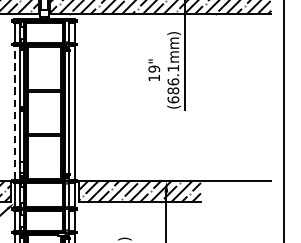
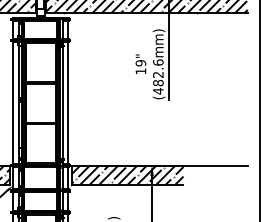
text: (173, 83) -> (158, 76), (686.1mm) -> (482.6mm)
line: (14, 113) -> (13, 103), dashed -> solid

